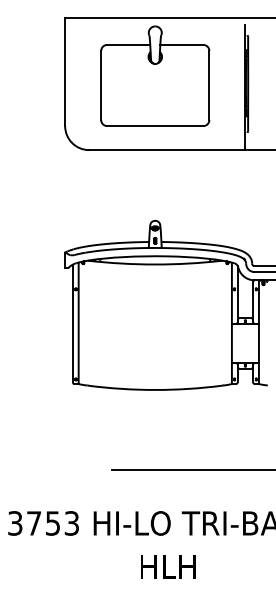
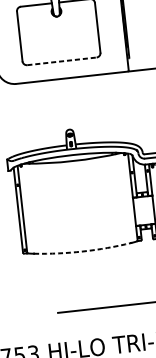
line: (155, 126) -> (62, 61), solid -> dashed
arc: (155, 389) -> (83, 251), solid -> dashed

